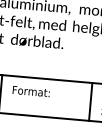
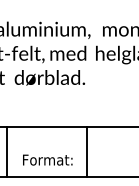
text: (31, 91) -> (47, 159), moved
line: (90, 101) -> (86, 151), moved

